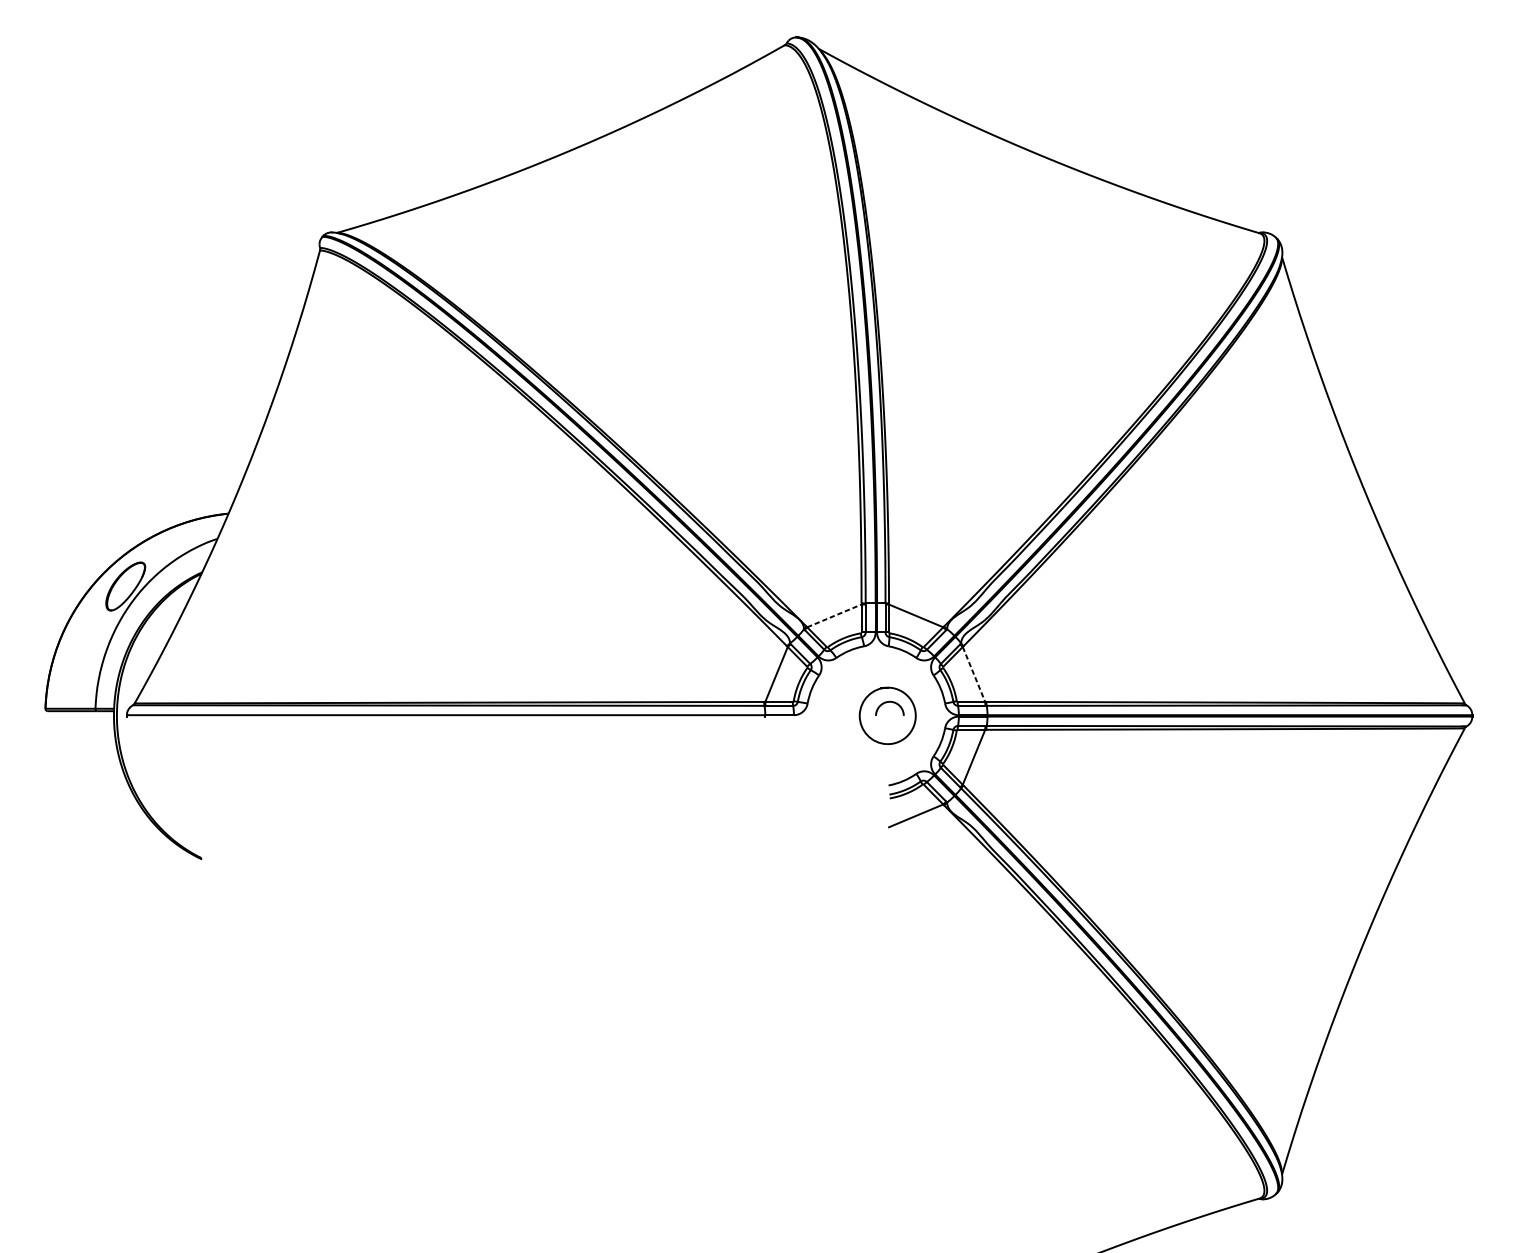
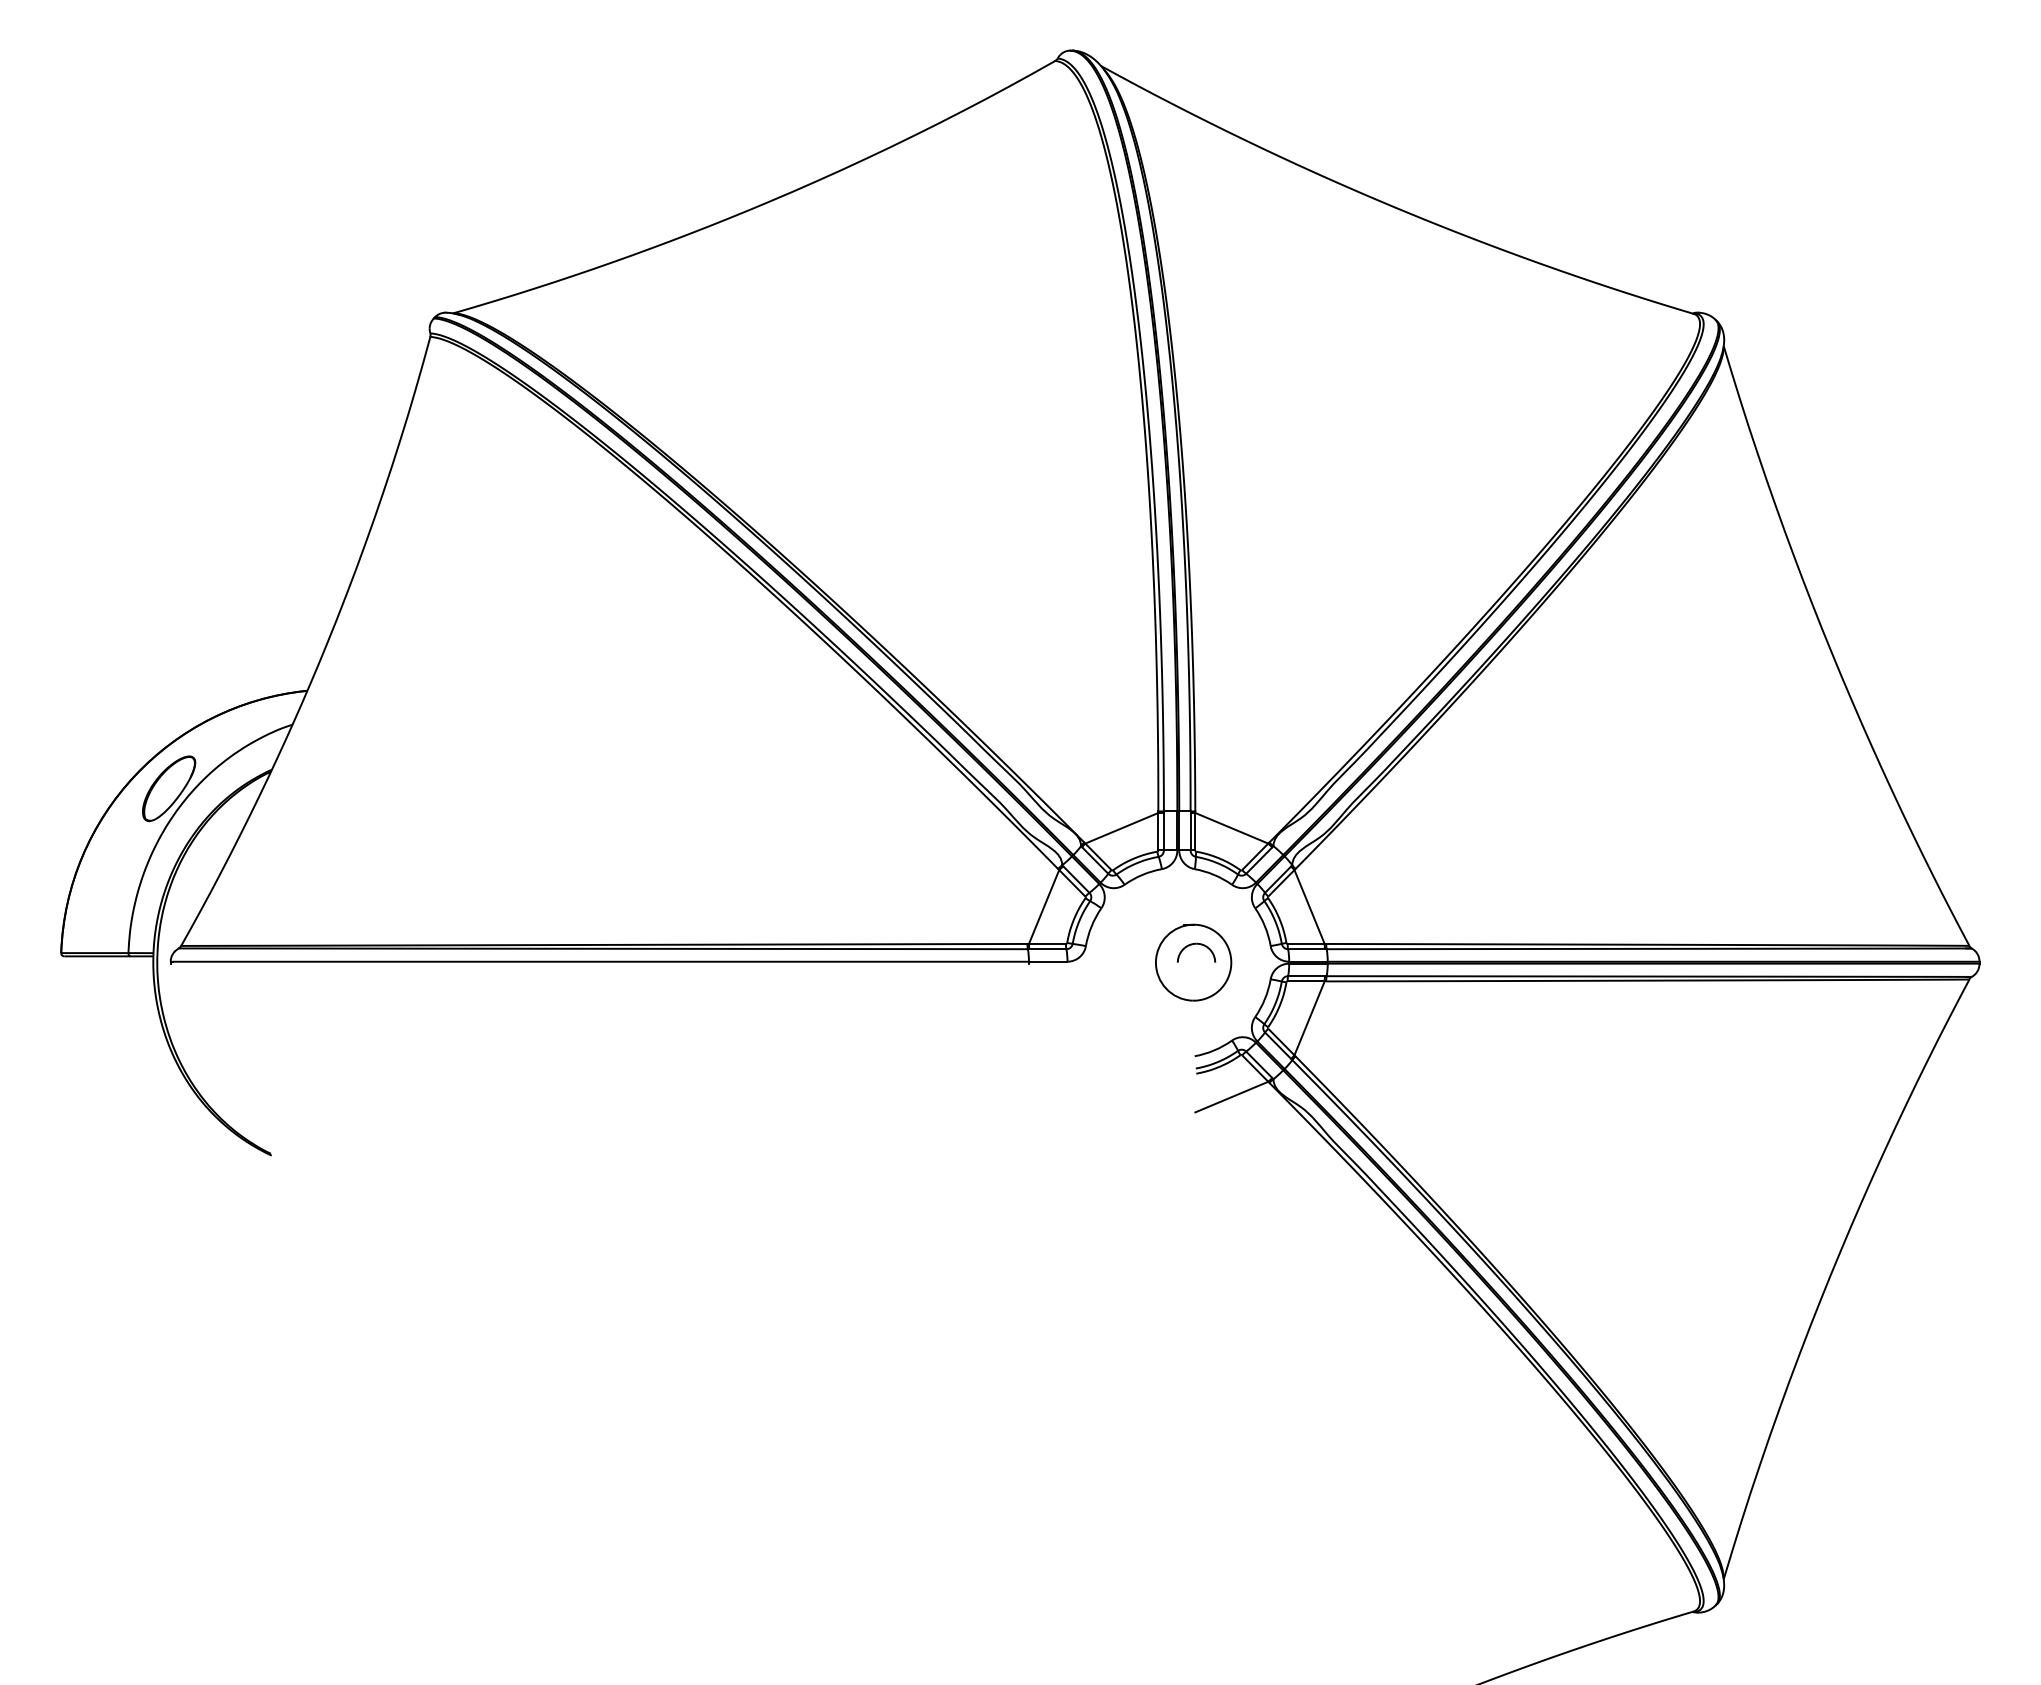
line: (834, 616) -> (1121, 828), dashed -> solid
line: (973, 674) -> (1309, 907), dashed -> solid

